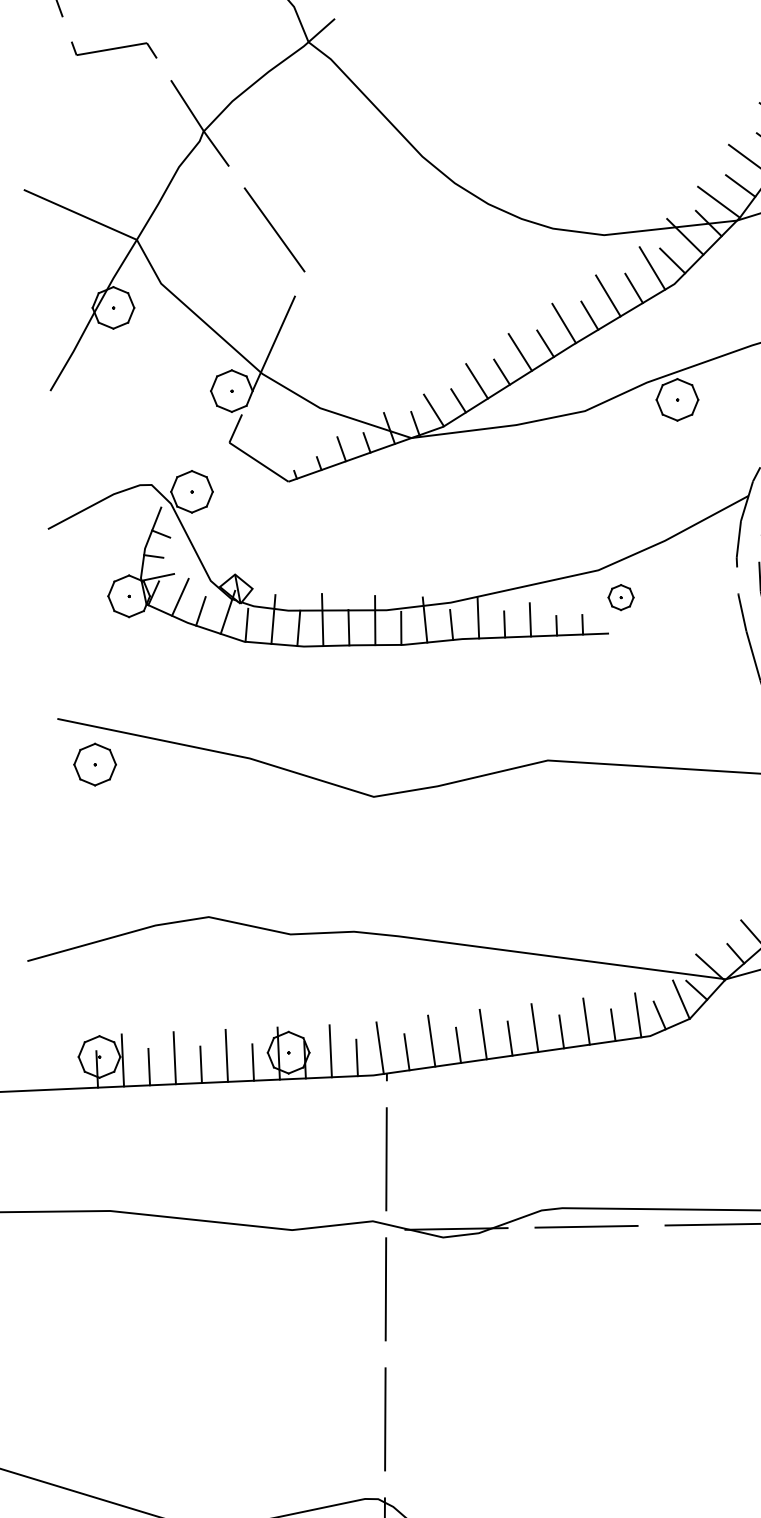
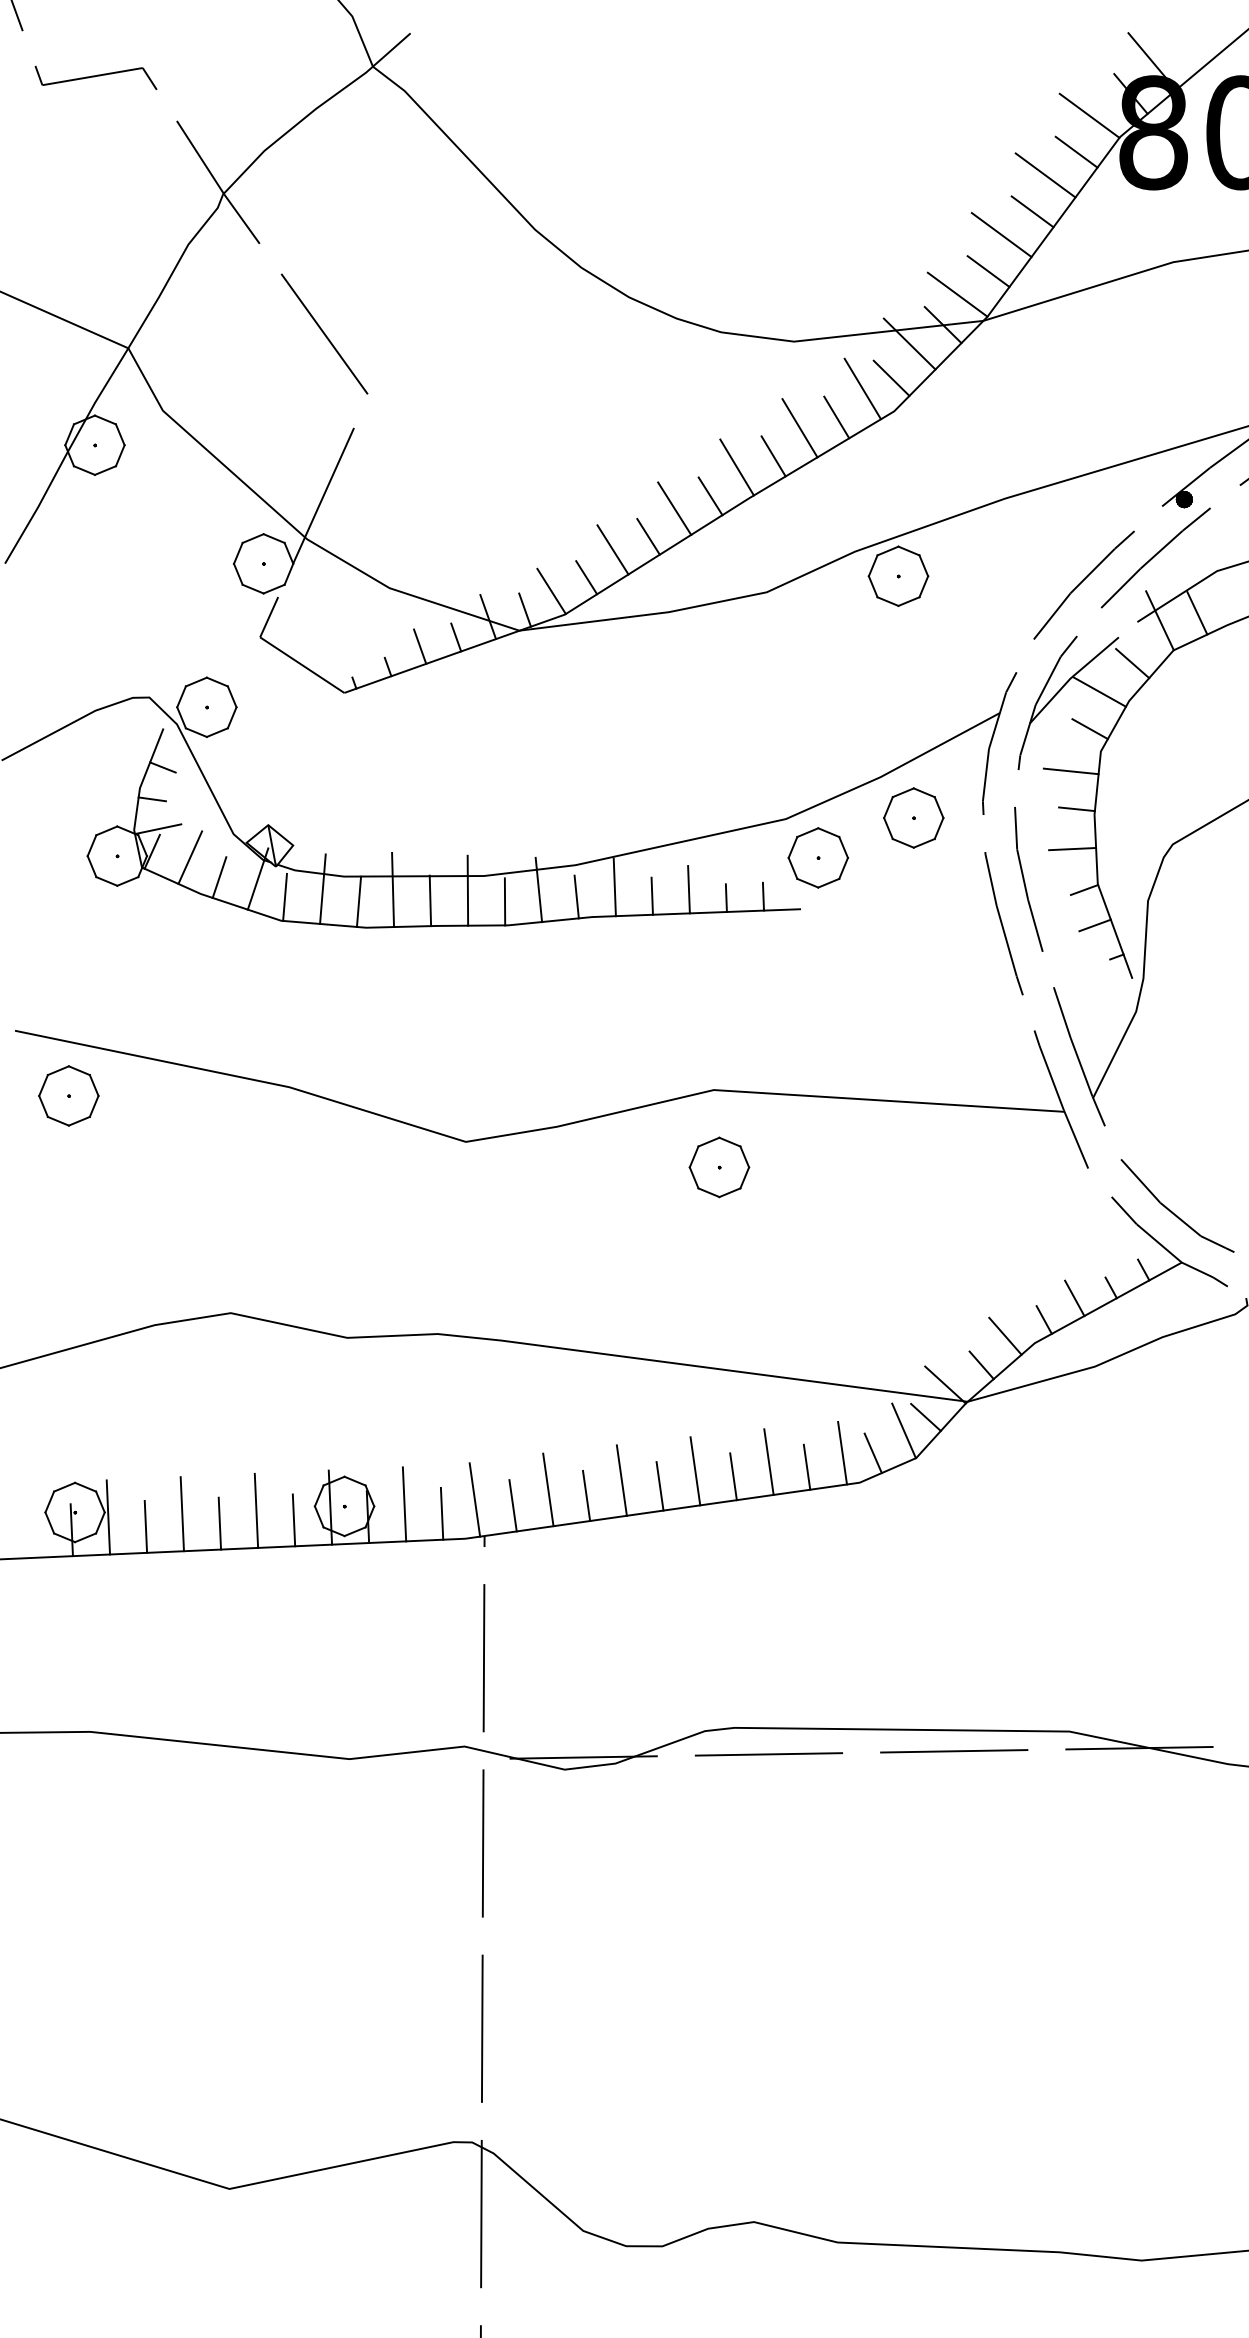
part: (687, 569) -> (913, 817), added
part: (620, 597) -> (817, 857), size x1.67
part: (551, 814) -> (719, 1167), added

